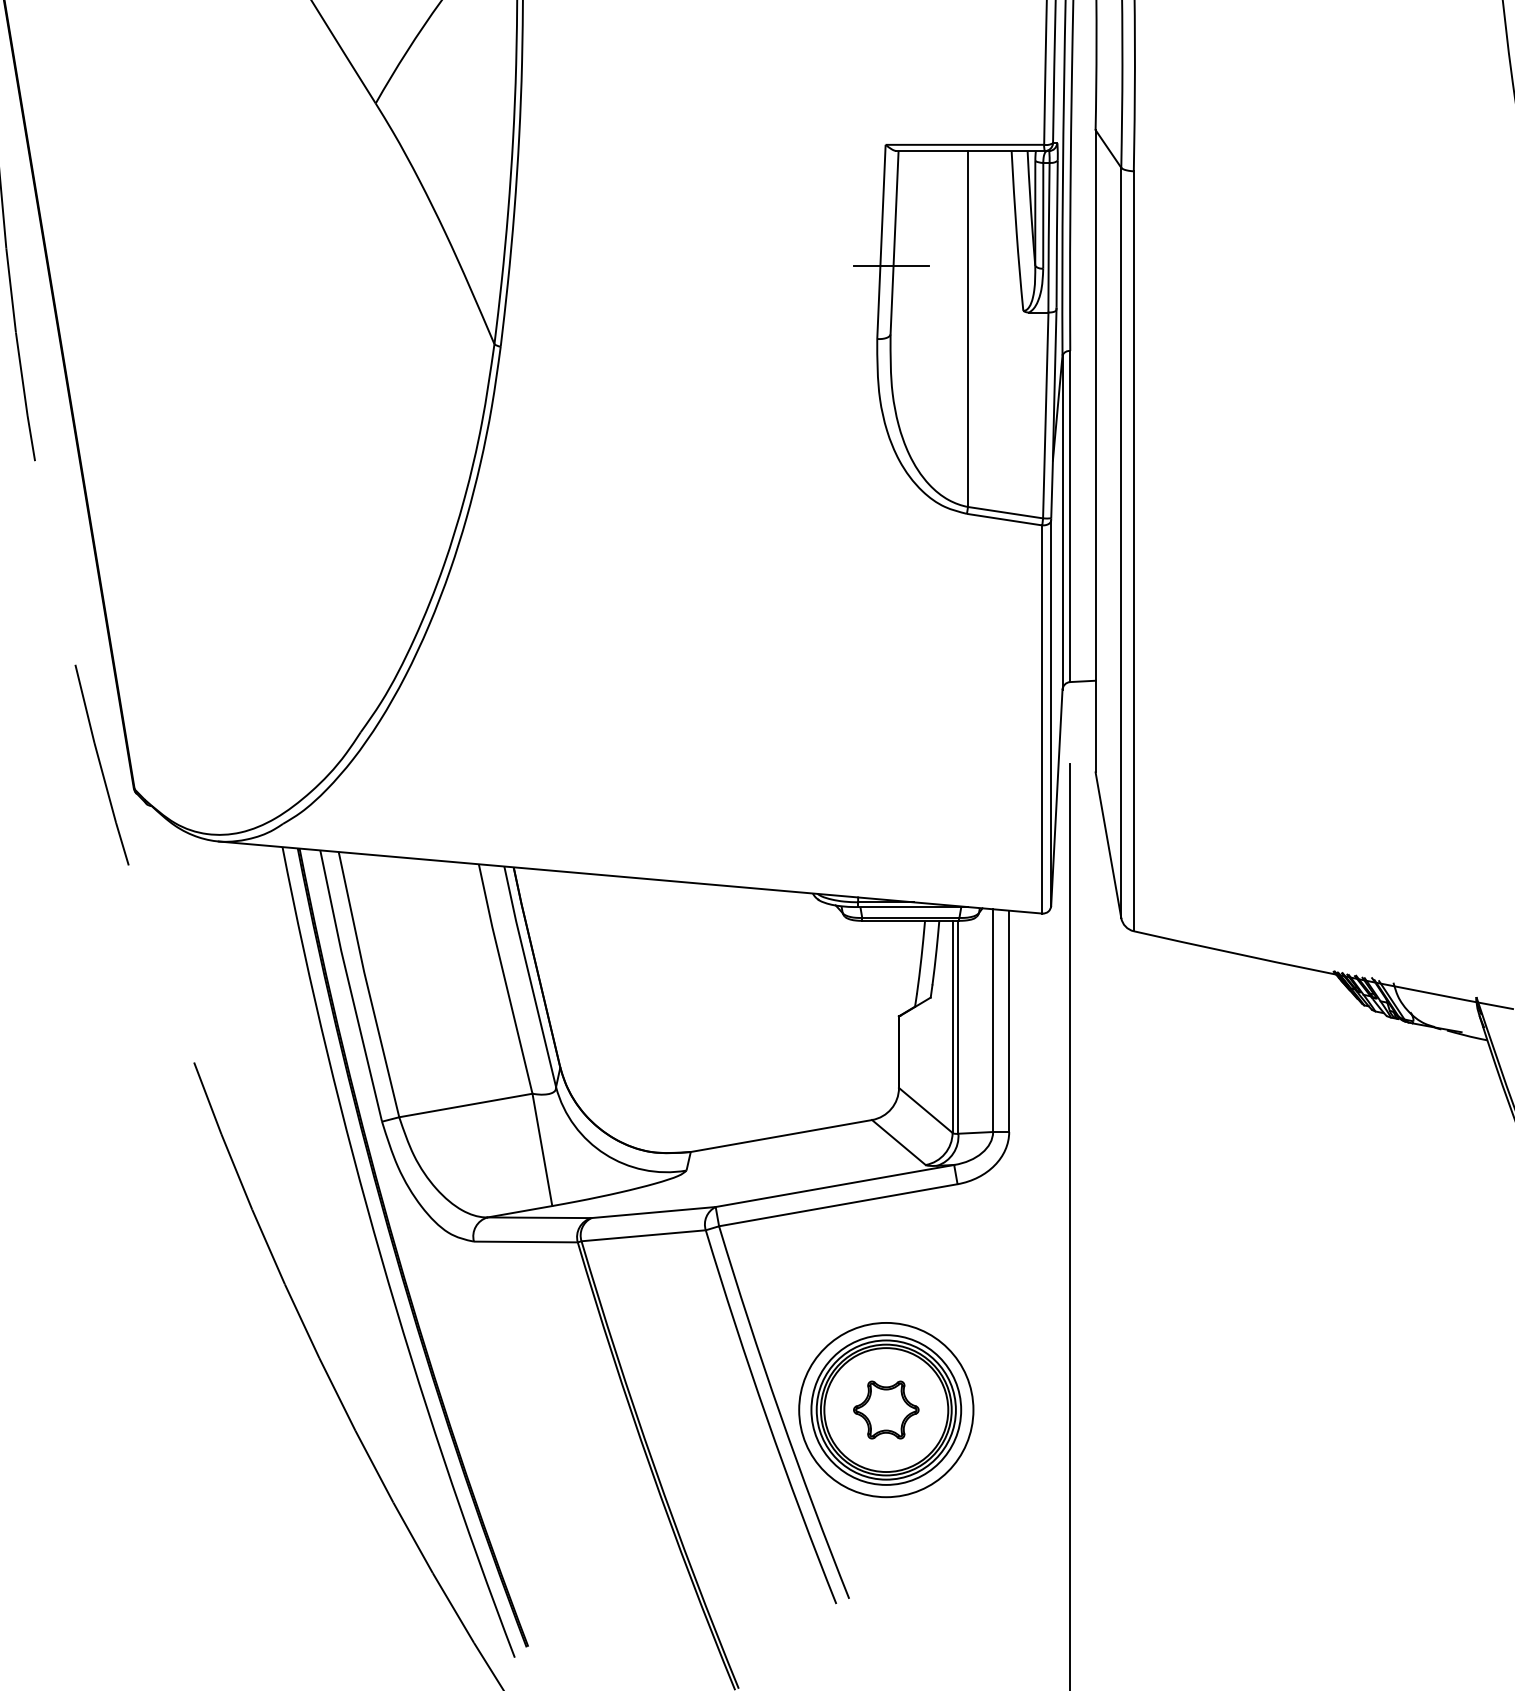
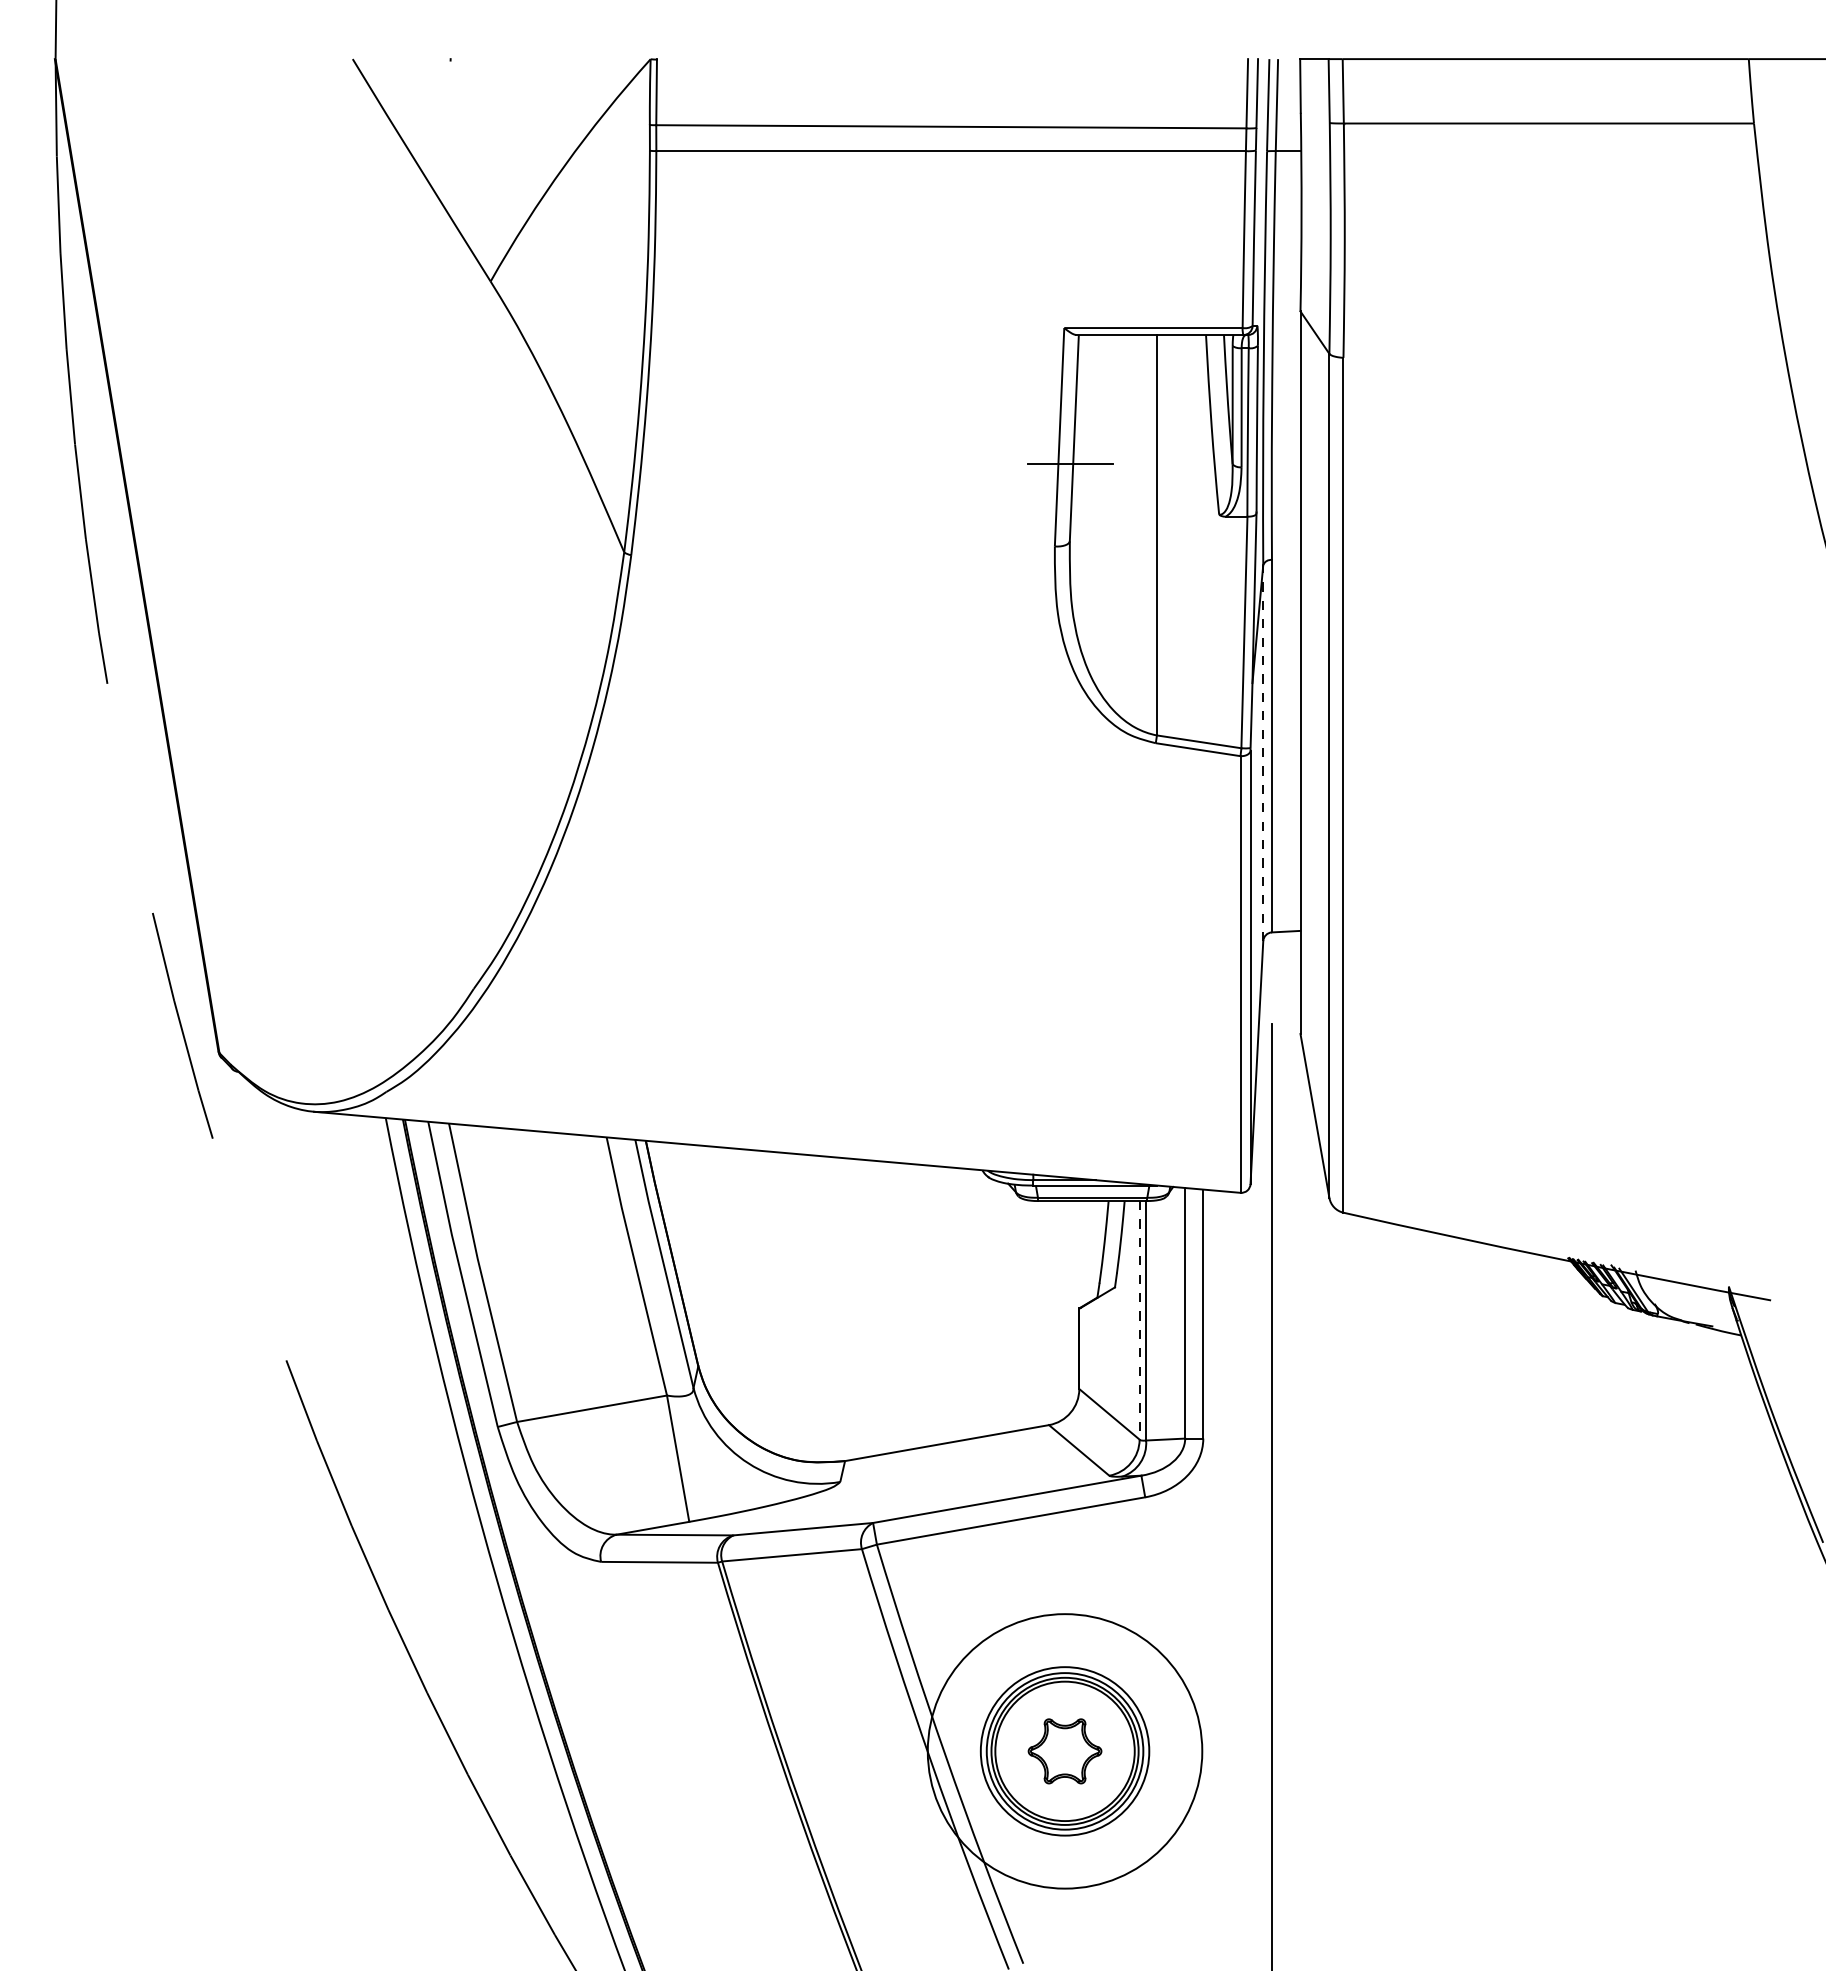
line: (1062, 522) -> (1263, 752), solid -> dashed
line: (952, 1027) -> (1139, 1320), solid -> dashed
circle: (886, 1410) -> (1065, 1751), size x1.4

